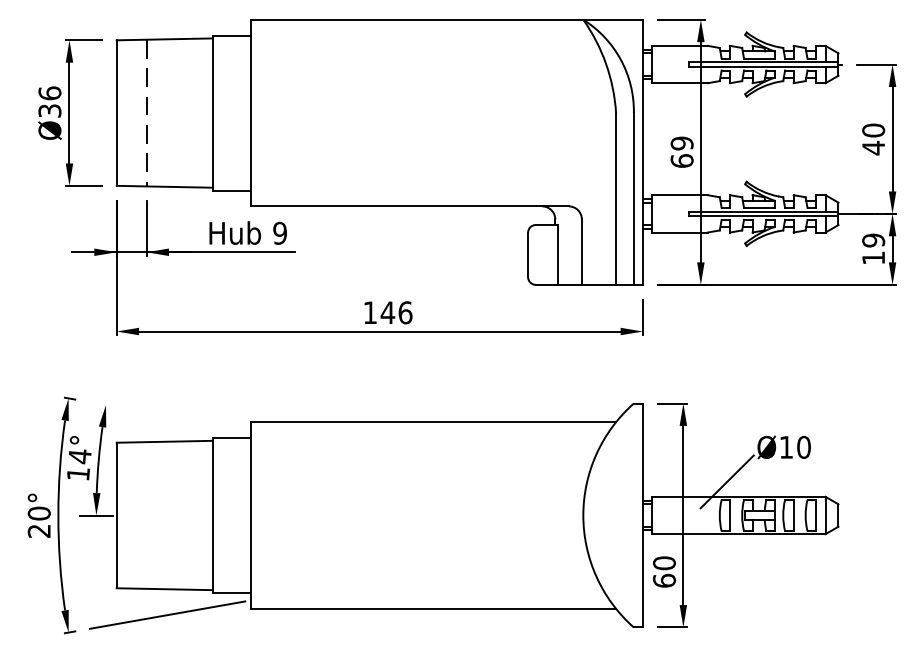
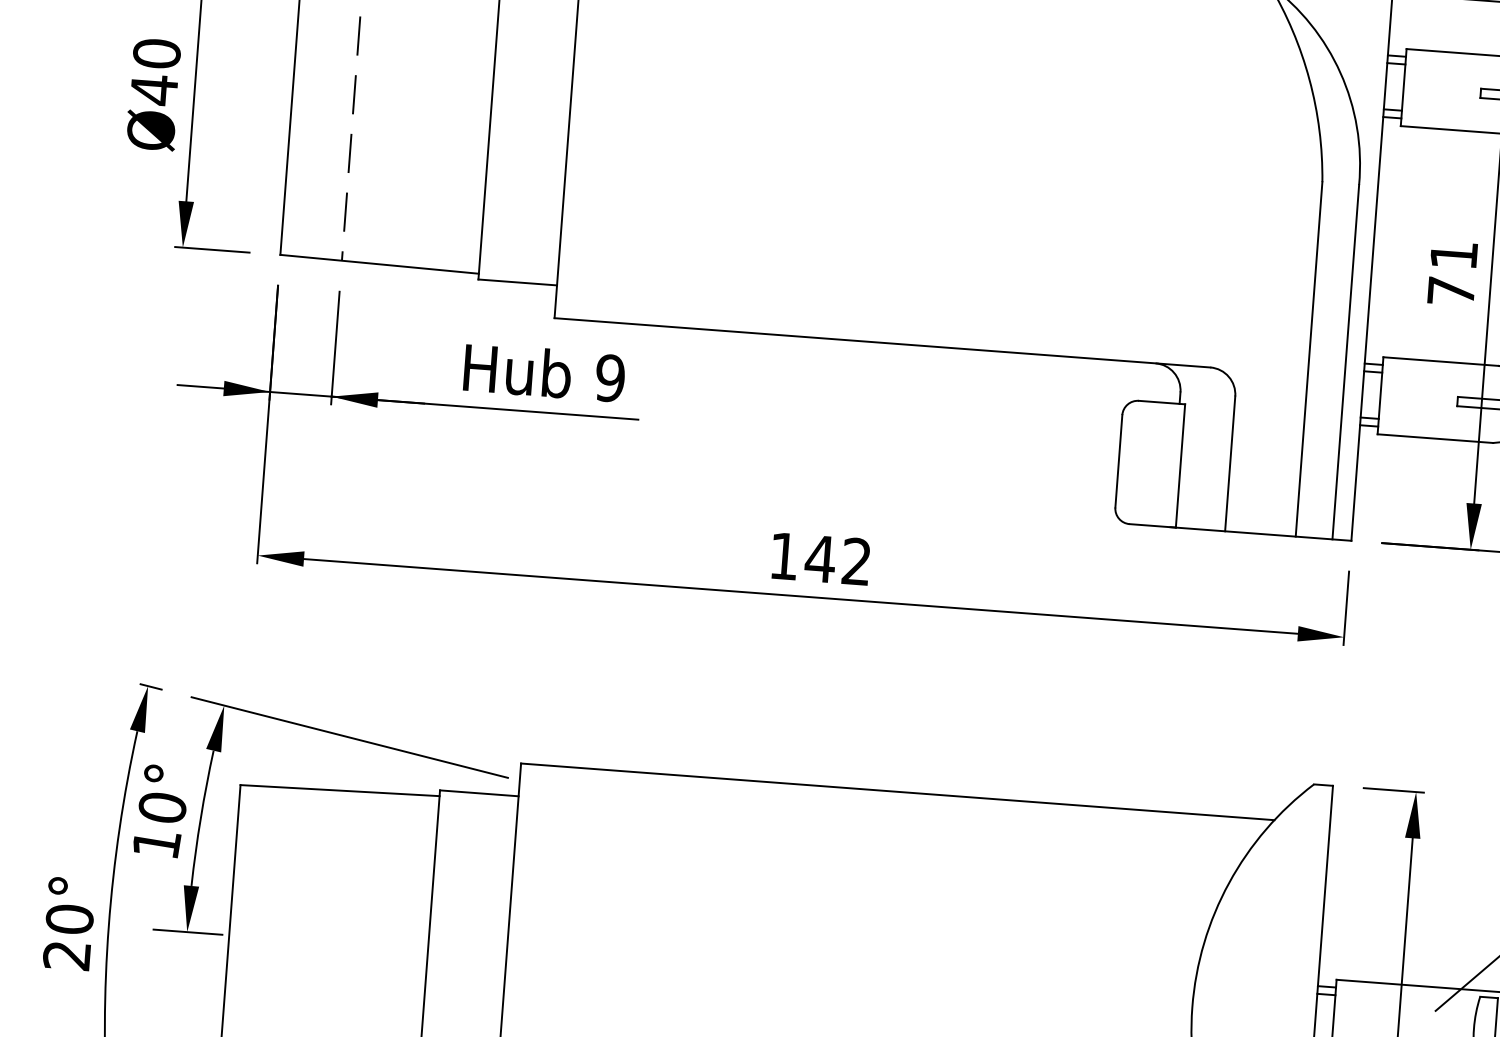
text: (49, 102) -> (154, 72), Ø36 -> Ø40
text: (681, 151) -> (1451, 271), 69 -> 71
text: (405, 312) -> (856, 561), 146 -> 142
line: (167, 415) -> (349, 736), added
text: (79, 456) -> (161, 807), 14° -> 10°

